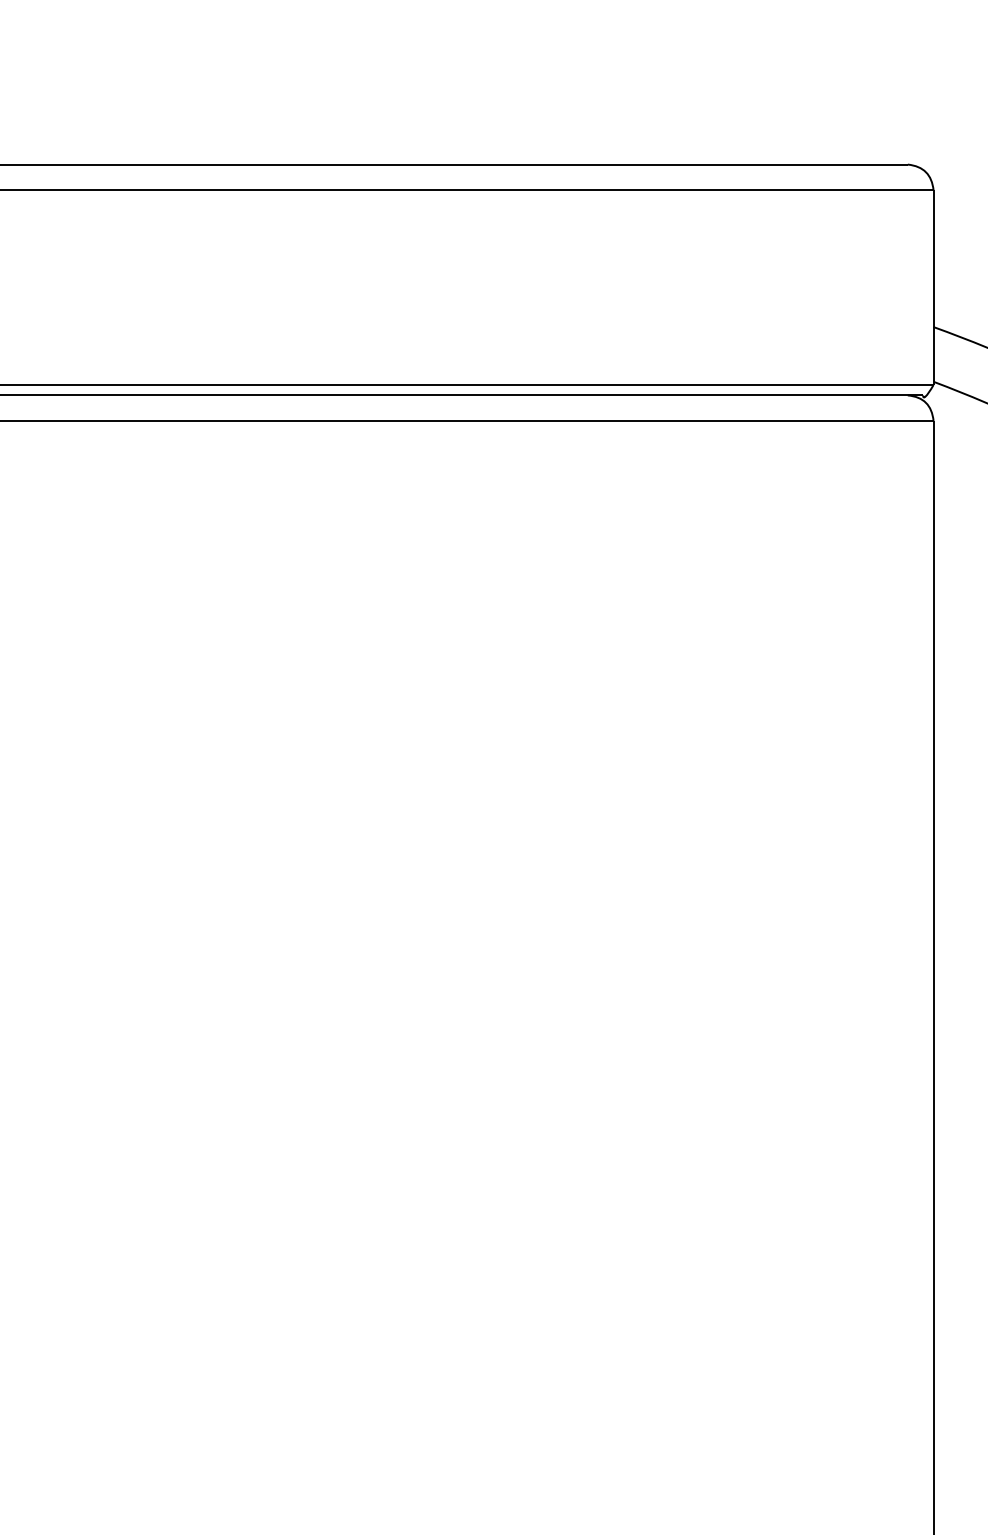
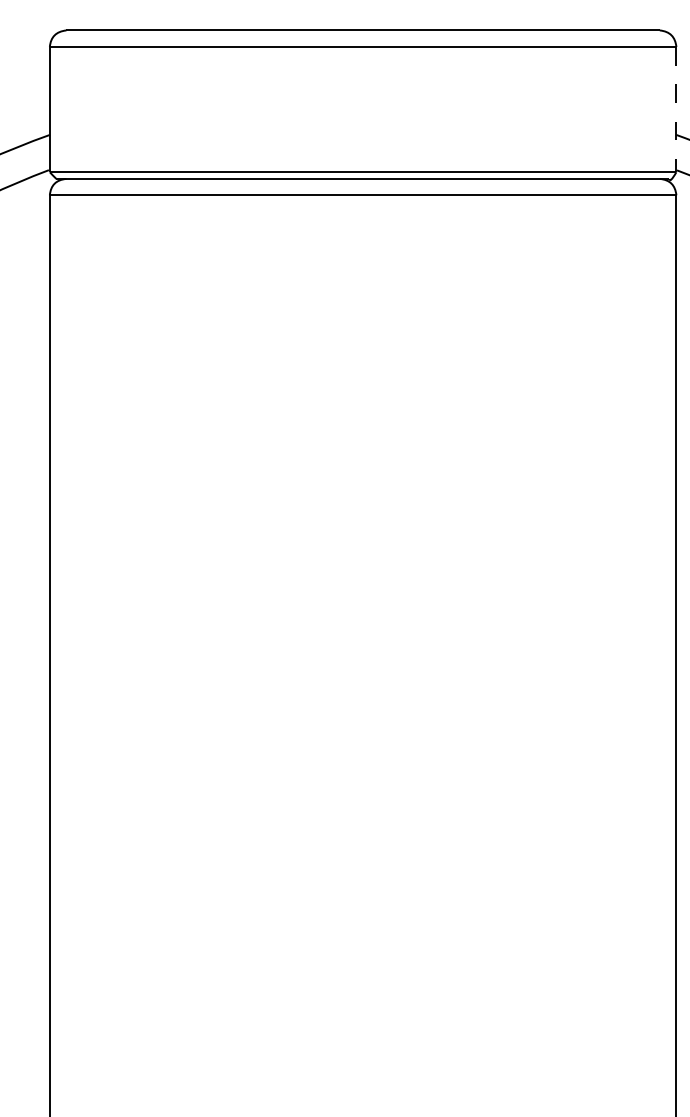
line: (933, 287) -> (676, 109), solid -> dashed

